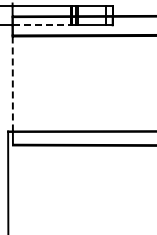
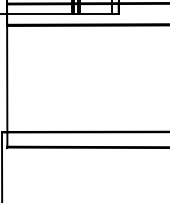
line: (42, 25) -> (40, 13), dashed -> solid
line: (12, 83) -> (6, 78), dashed -> solid

